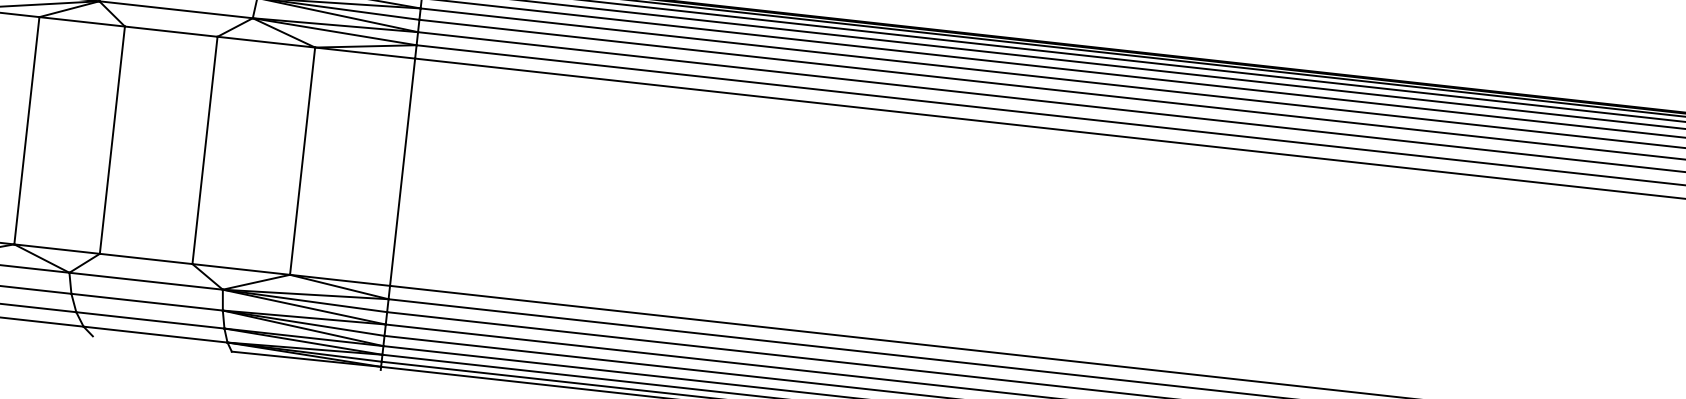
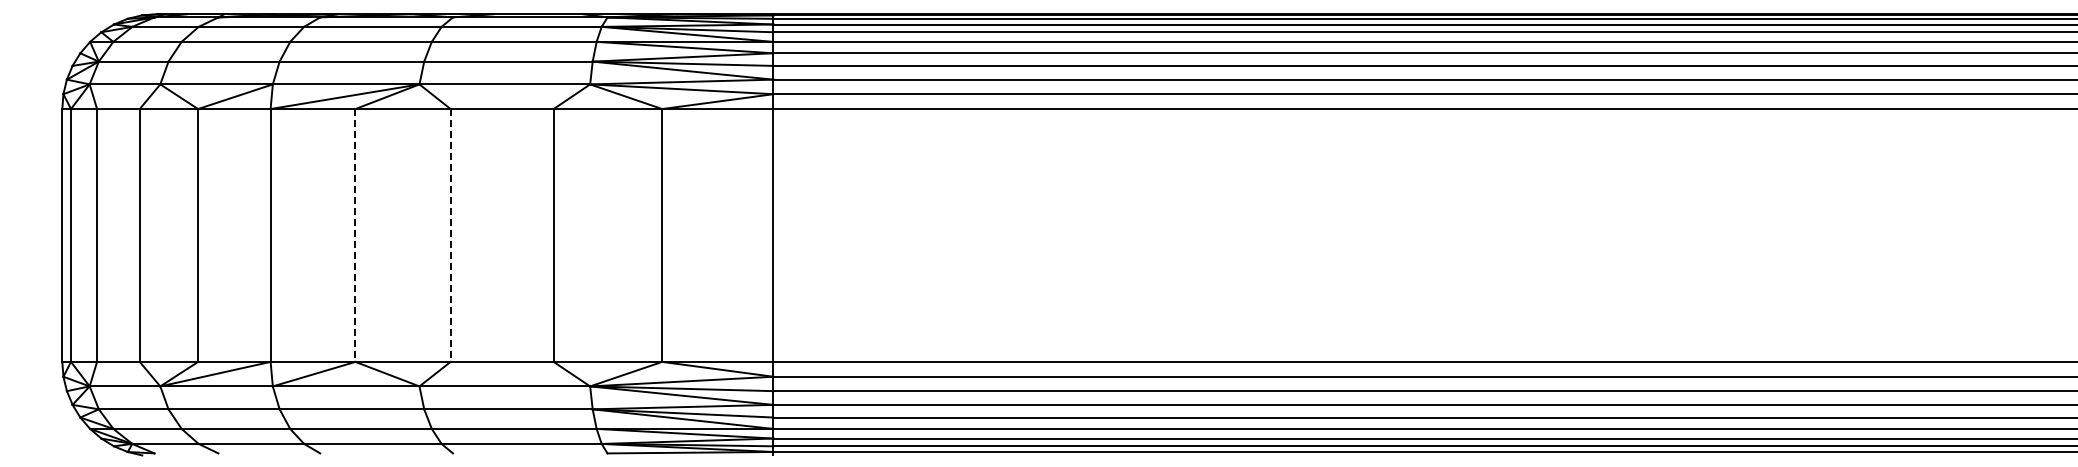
line: (26, 130) -> (355, 235), solid -> dashed
line: (112, 140) -> (450, 235), solid -> dashed

